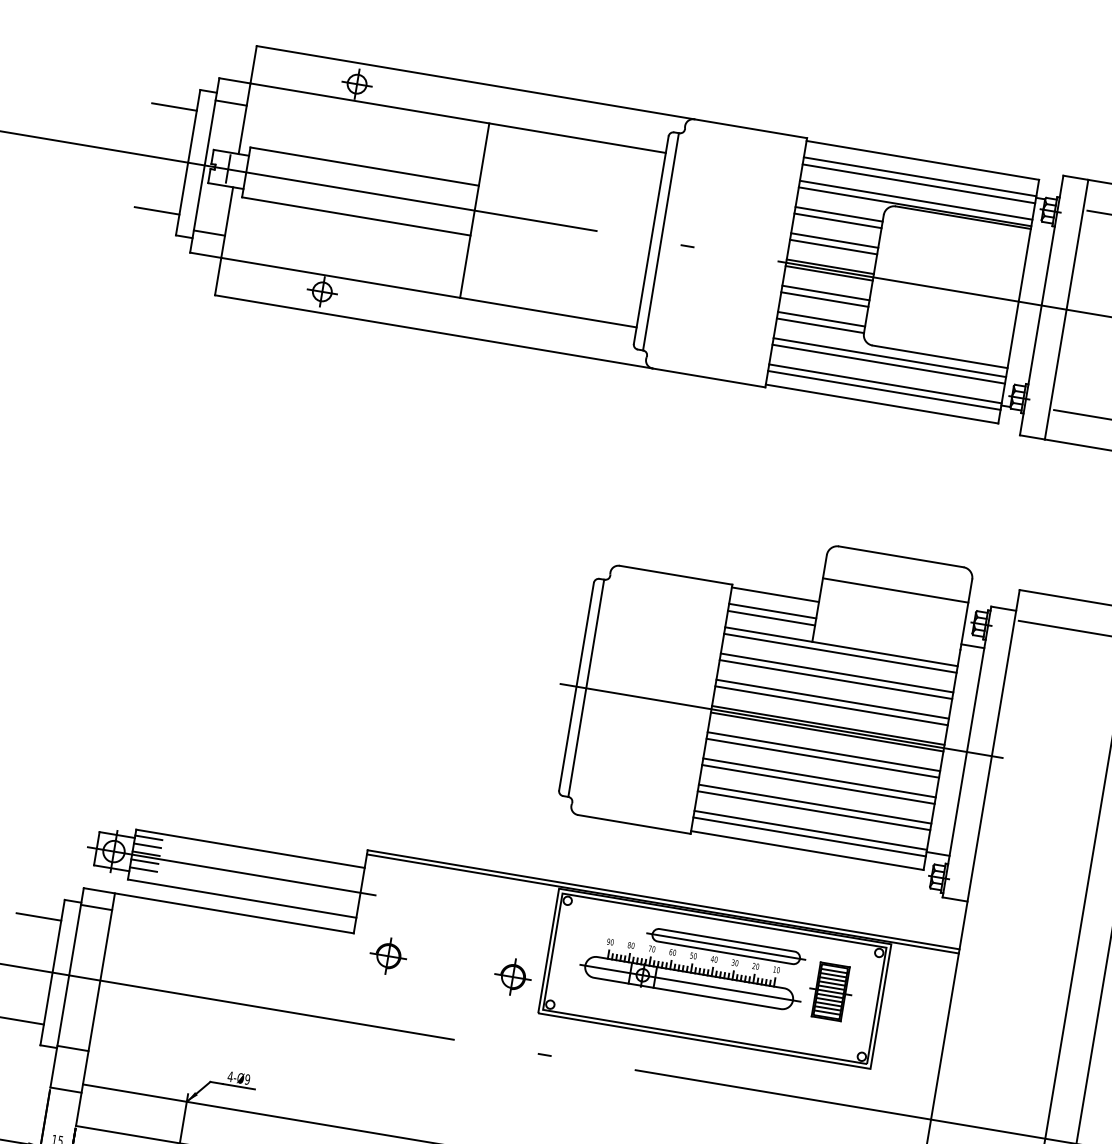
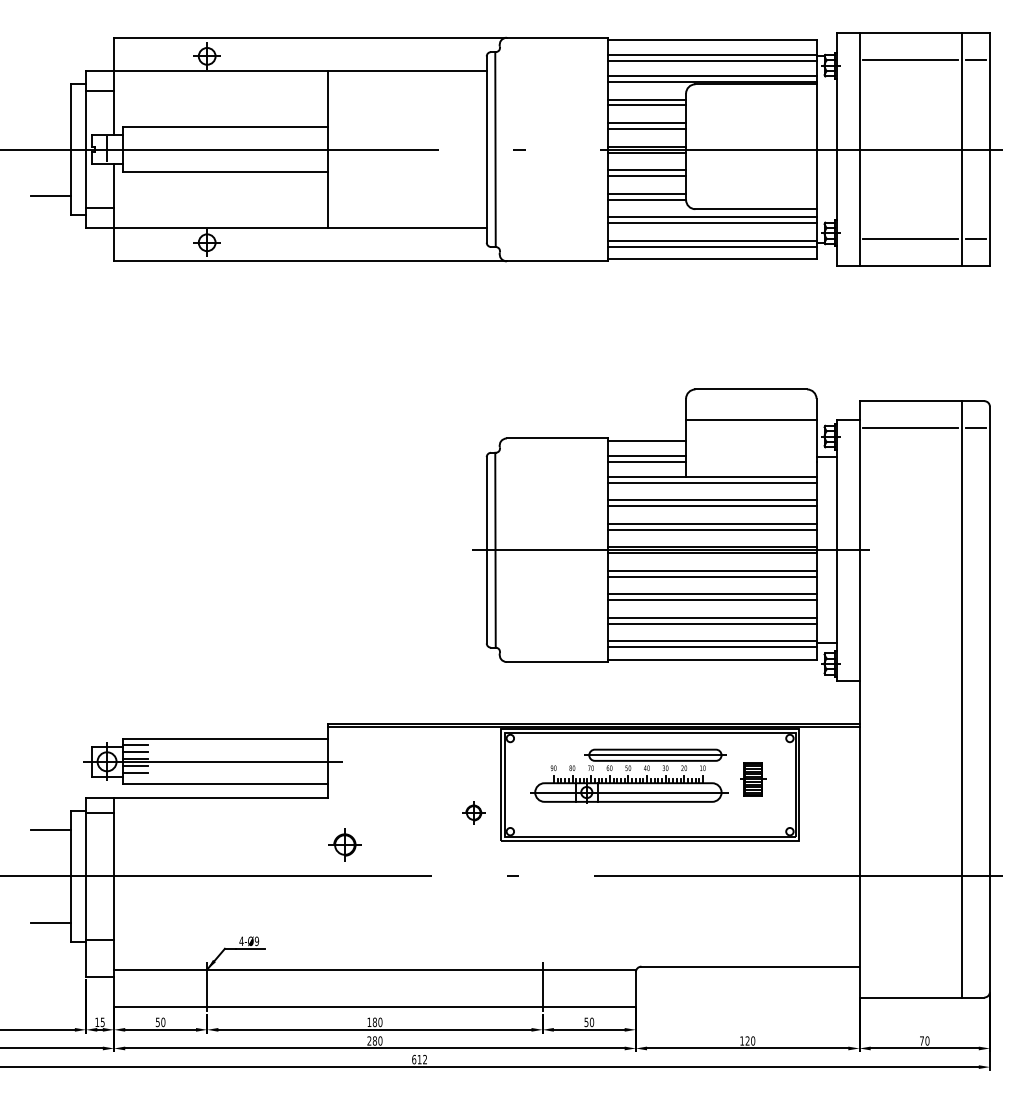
line: (175, 106) -> (51, 102), removed
part: (388, 955) -> (344, 844), moved
part: (512, 976) -> (473, 812), size x0.7
part: (831, 991) -> (753, 779), size x0.7

